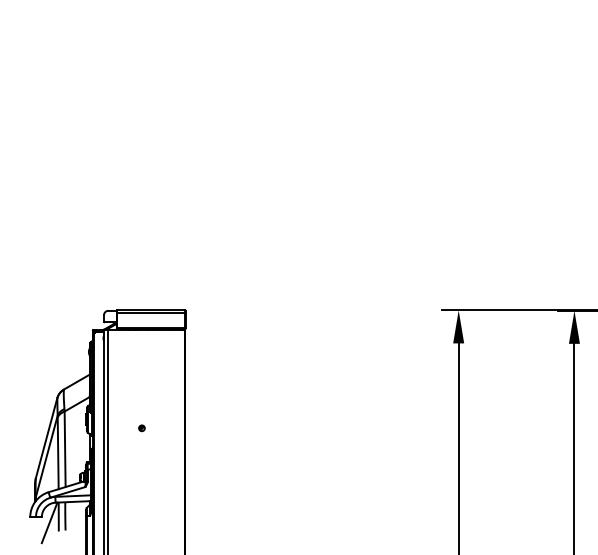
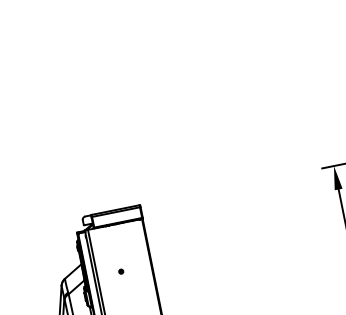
part: (141, 428) -> (120, 271), moved

